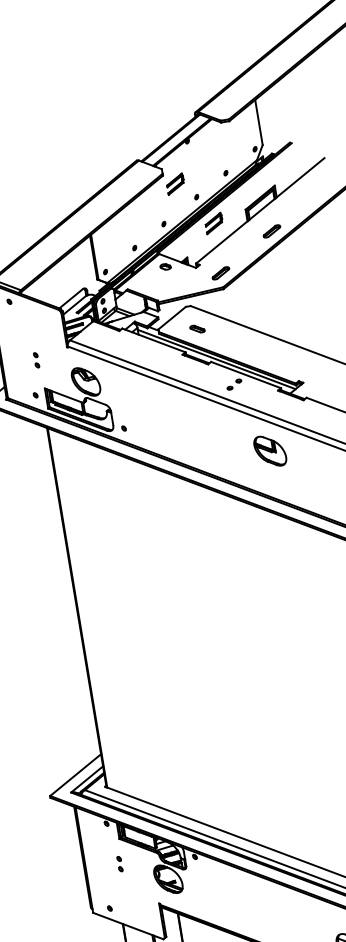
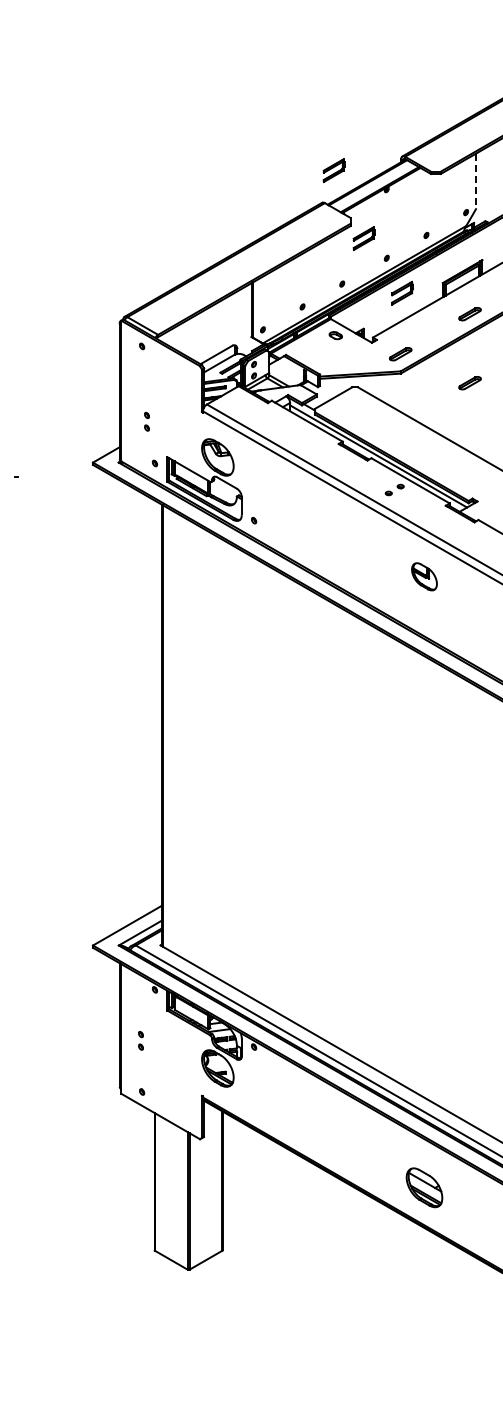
line: (259, 122) -> (476, 181), solid -> dashed
part: (141, 132) -> (333, 170), added
part: (280, 287) -> (469, 383), added
part: (197, 328) -> (361, 415), removed
part: (36, 360) -> (146, 421), moved
part: (270, 451) -> (424, 576), size x0.7
part: (119, 863) -> (140, 1040), moved

